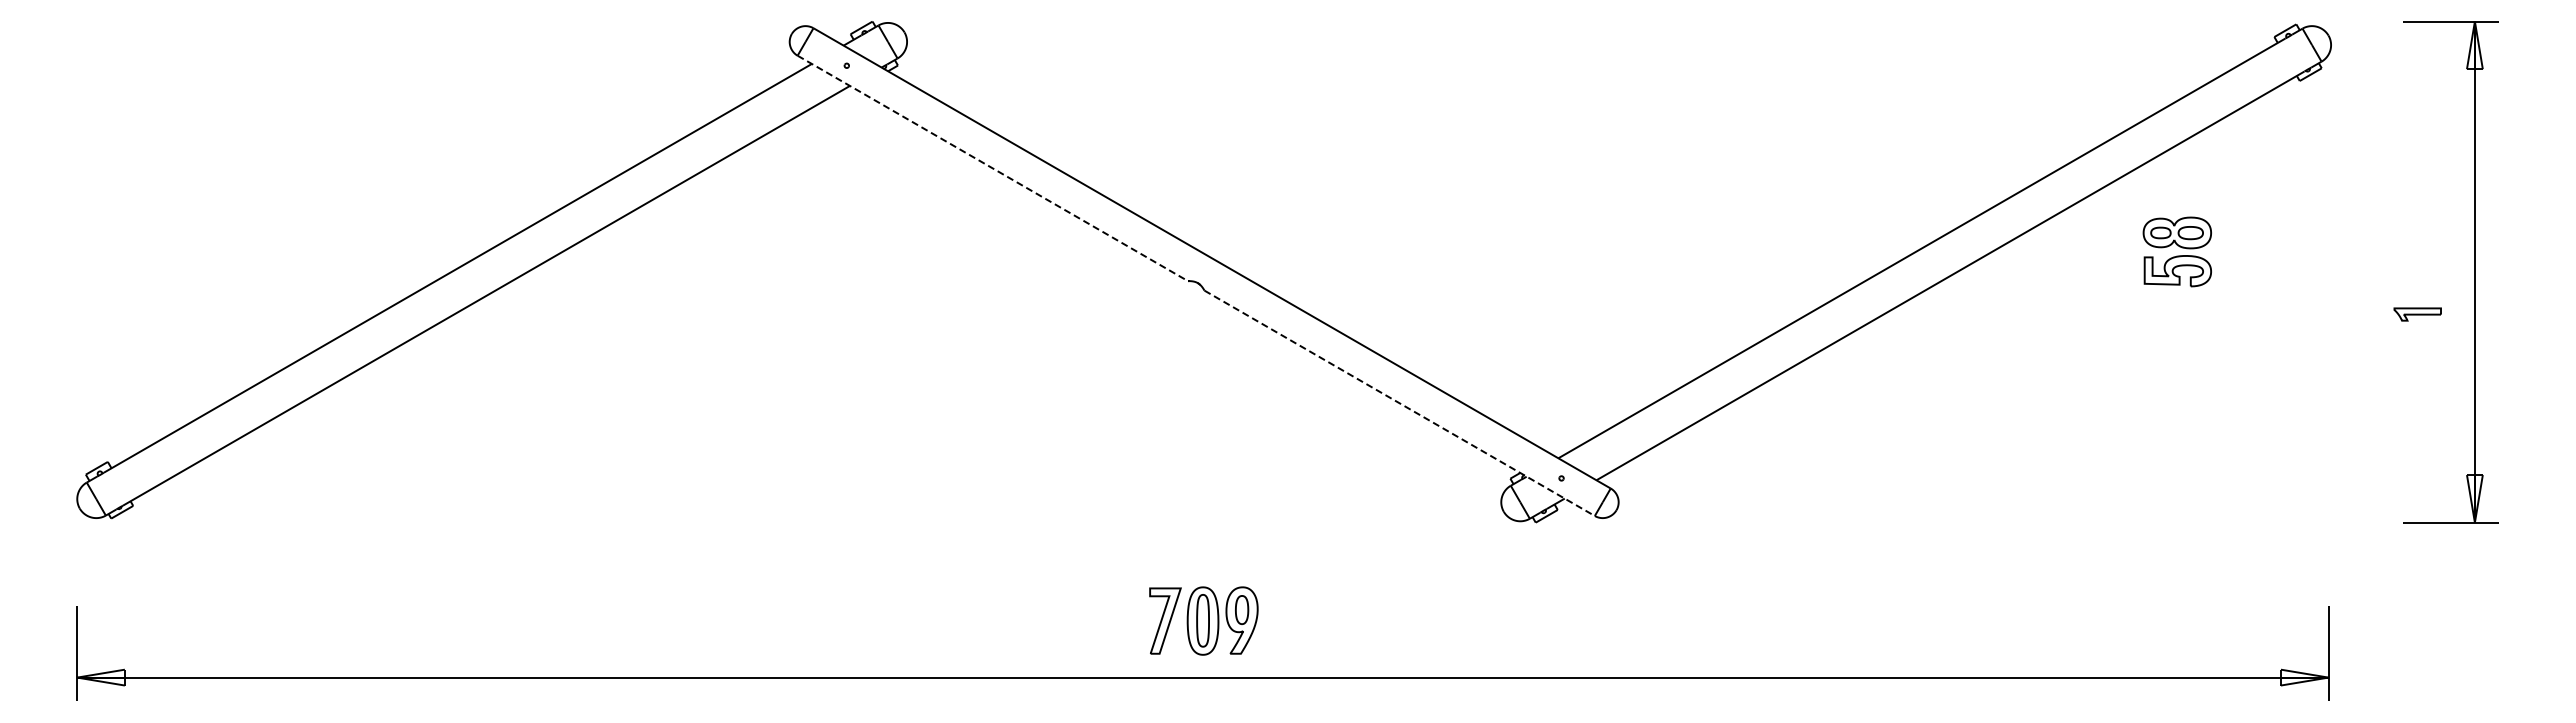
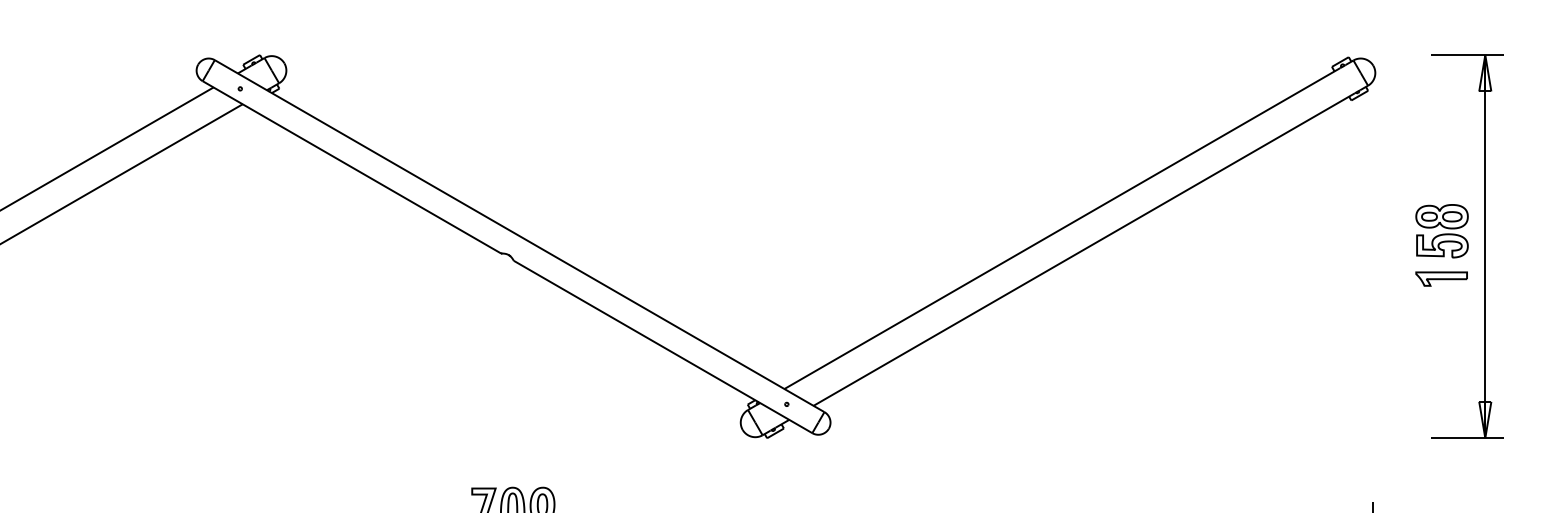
line: (993, 168) -> (352, 167), dashed -> solid
part: (2176, 251) -> (1441, 230), moved
part: (2417, 314) -> (1441, 279), size x1.43
line: (1400, 403) -> (663, 347), dashed -> solid

